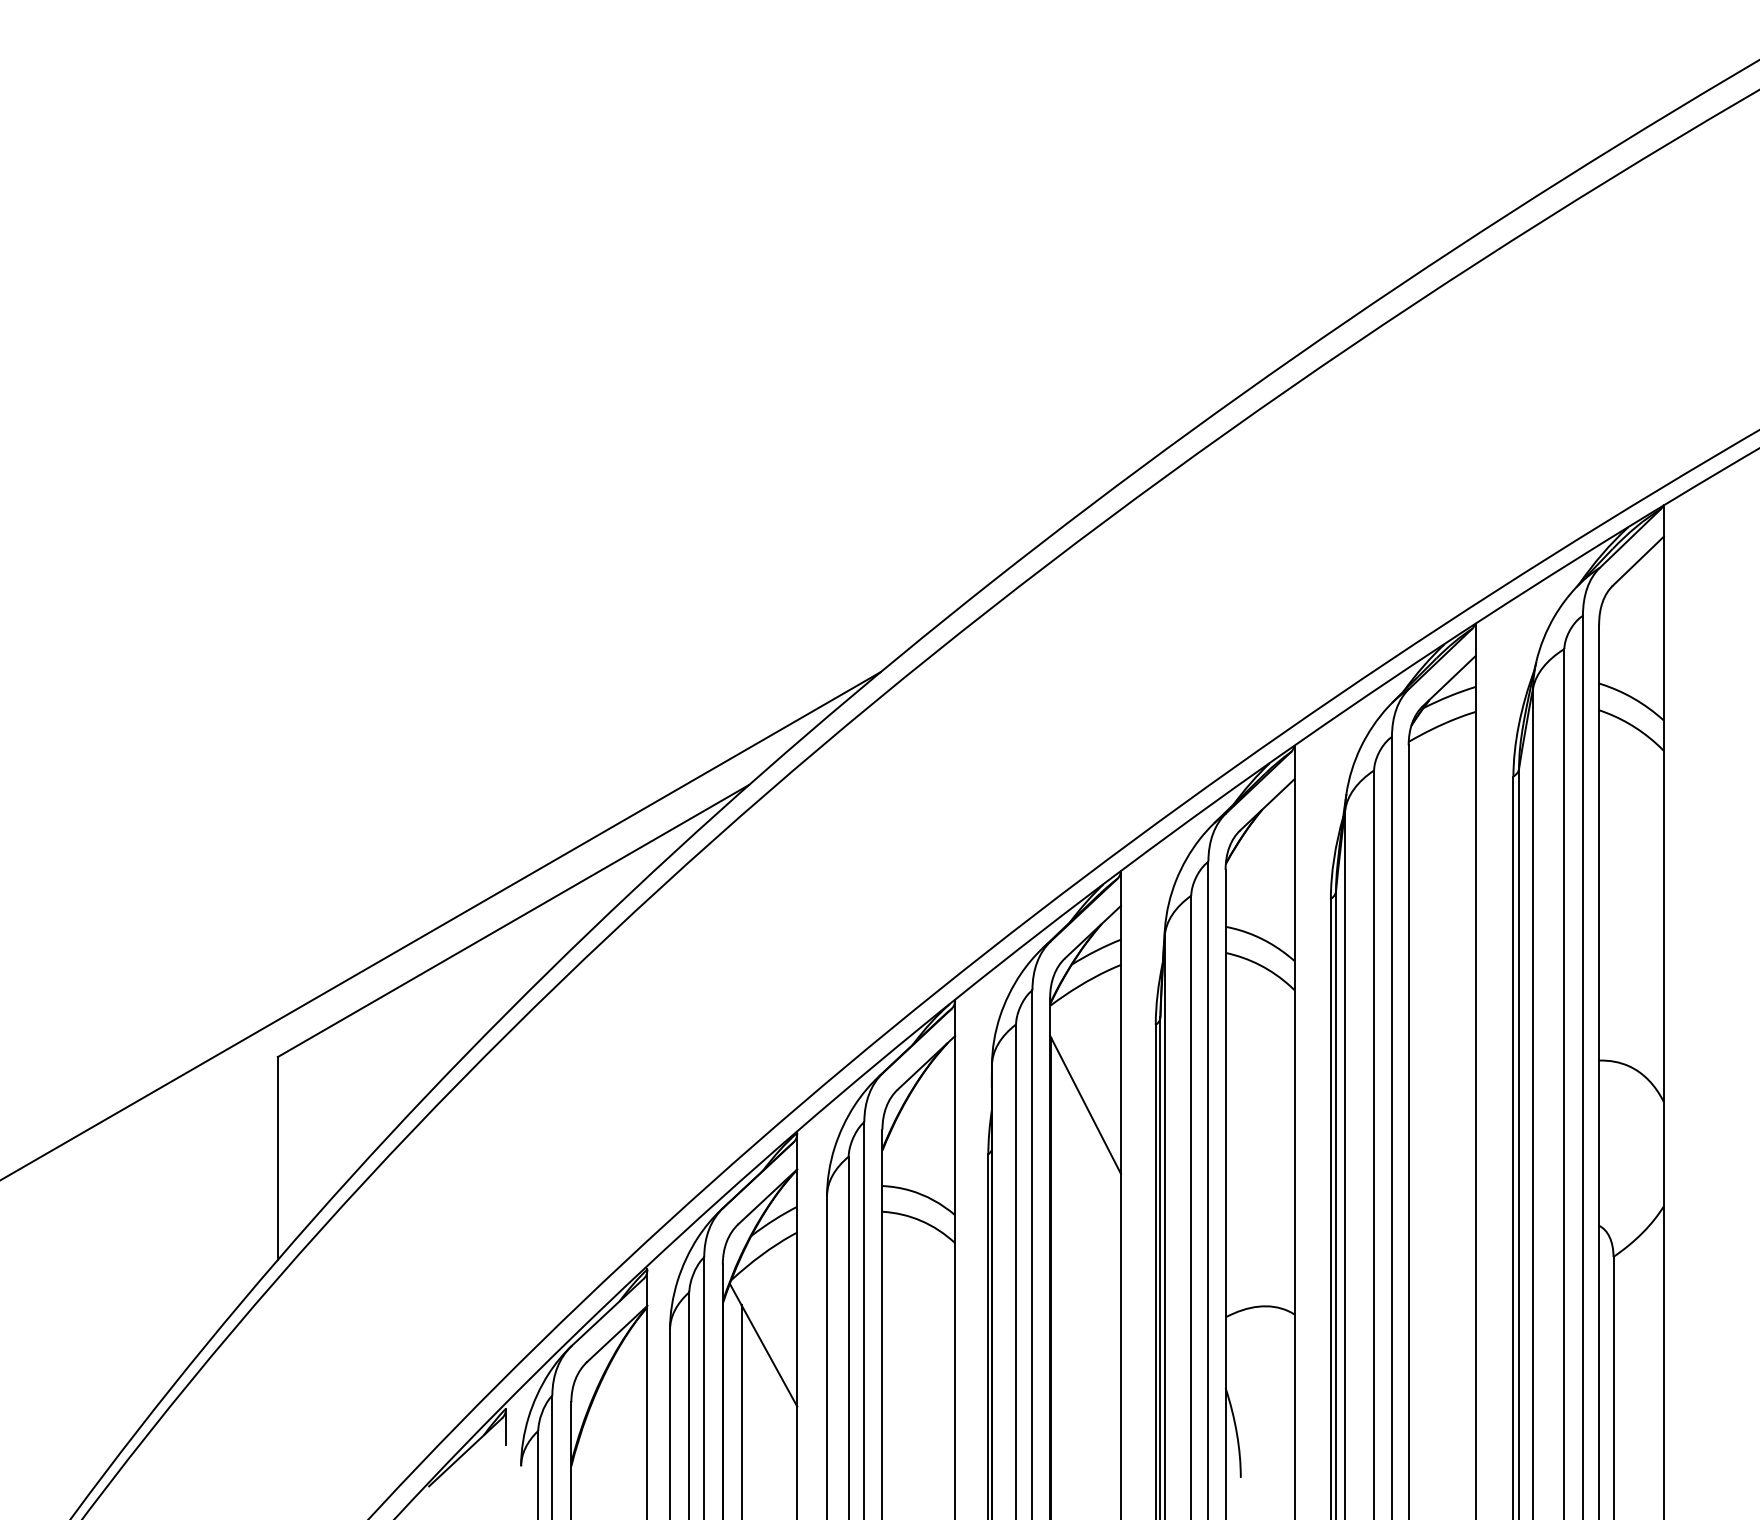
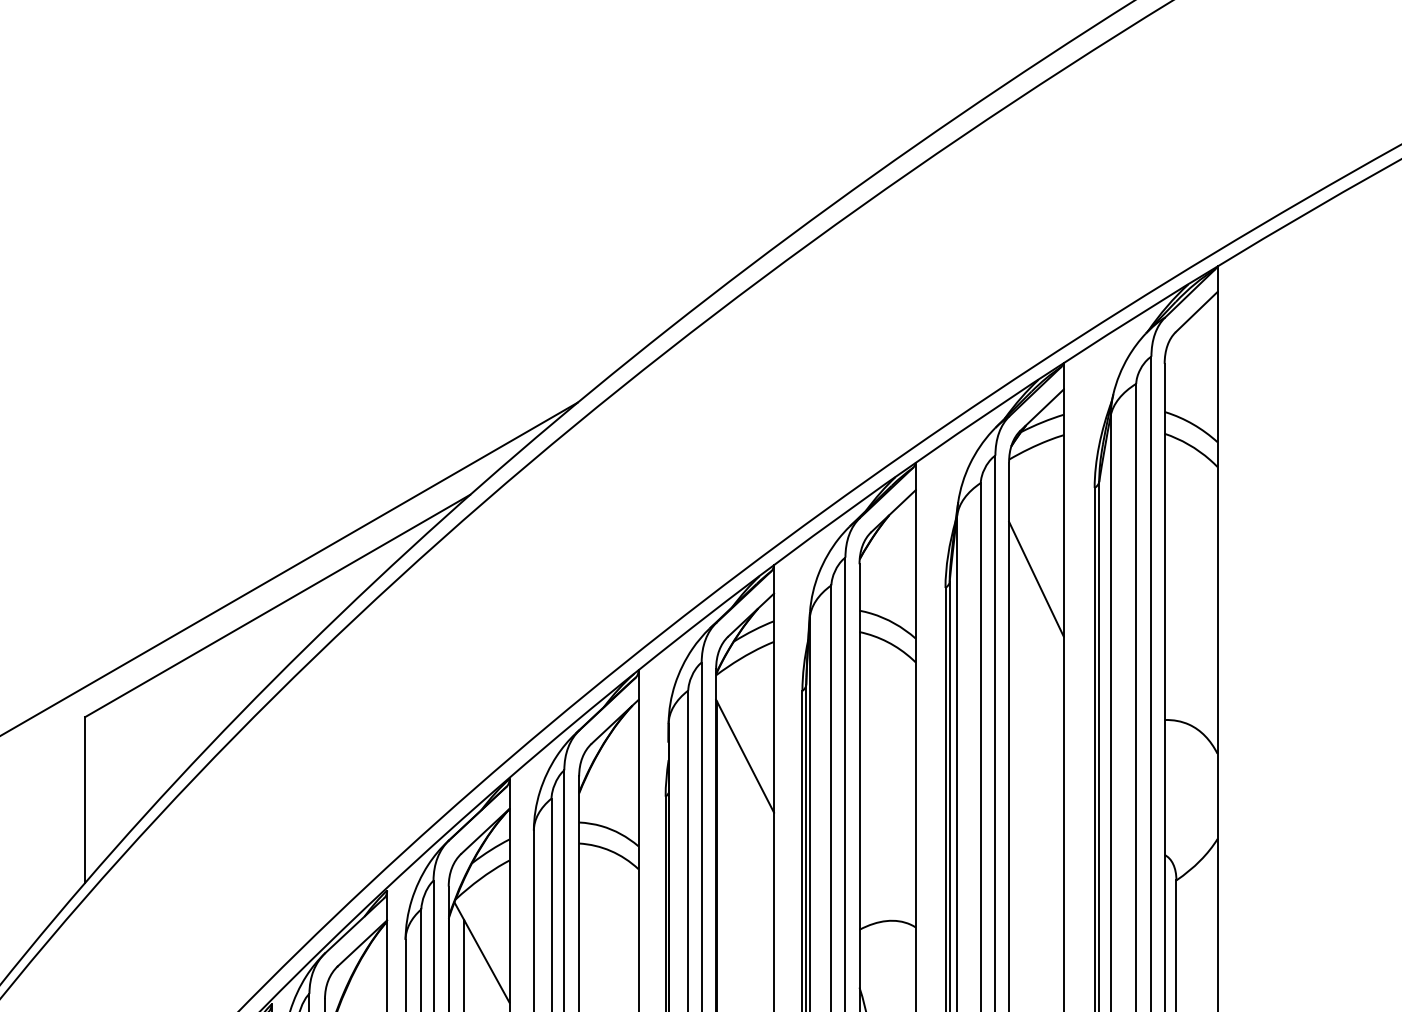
line: (1441, 887) -> (1035, 578), added

